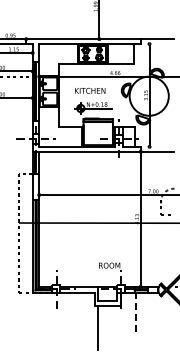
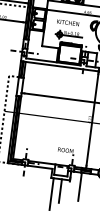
line: (135, 312) -> (79, 186), dashed -> solid
line: (109, 321) -> (60, 190), added

